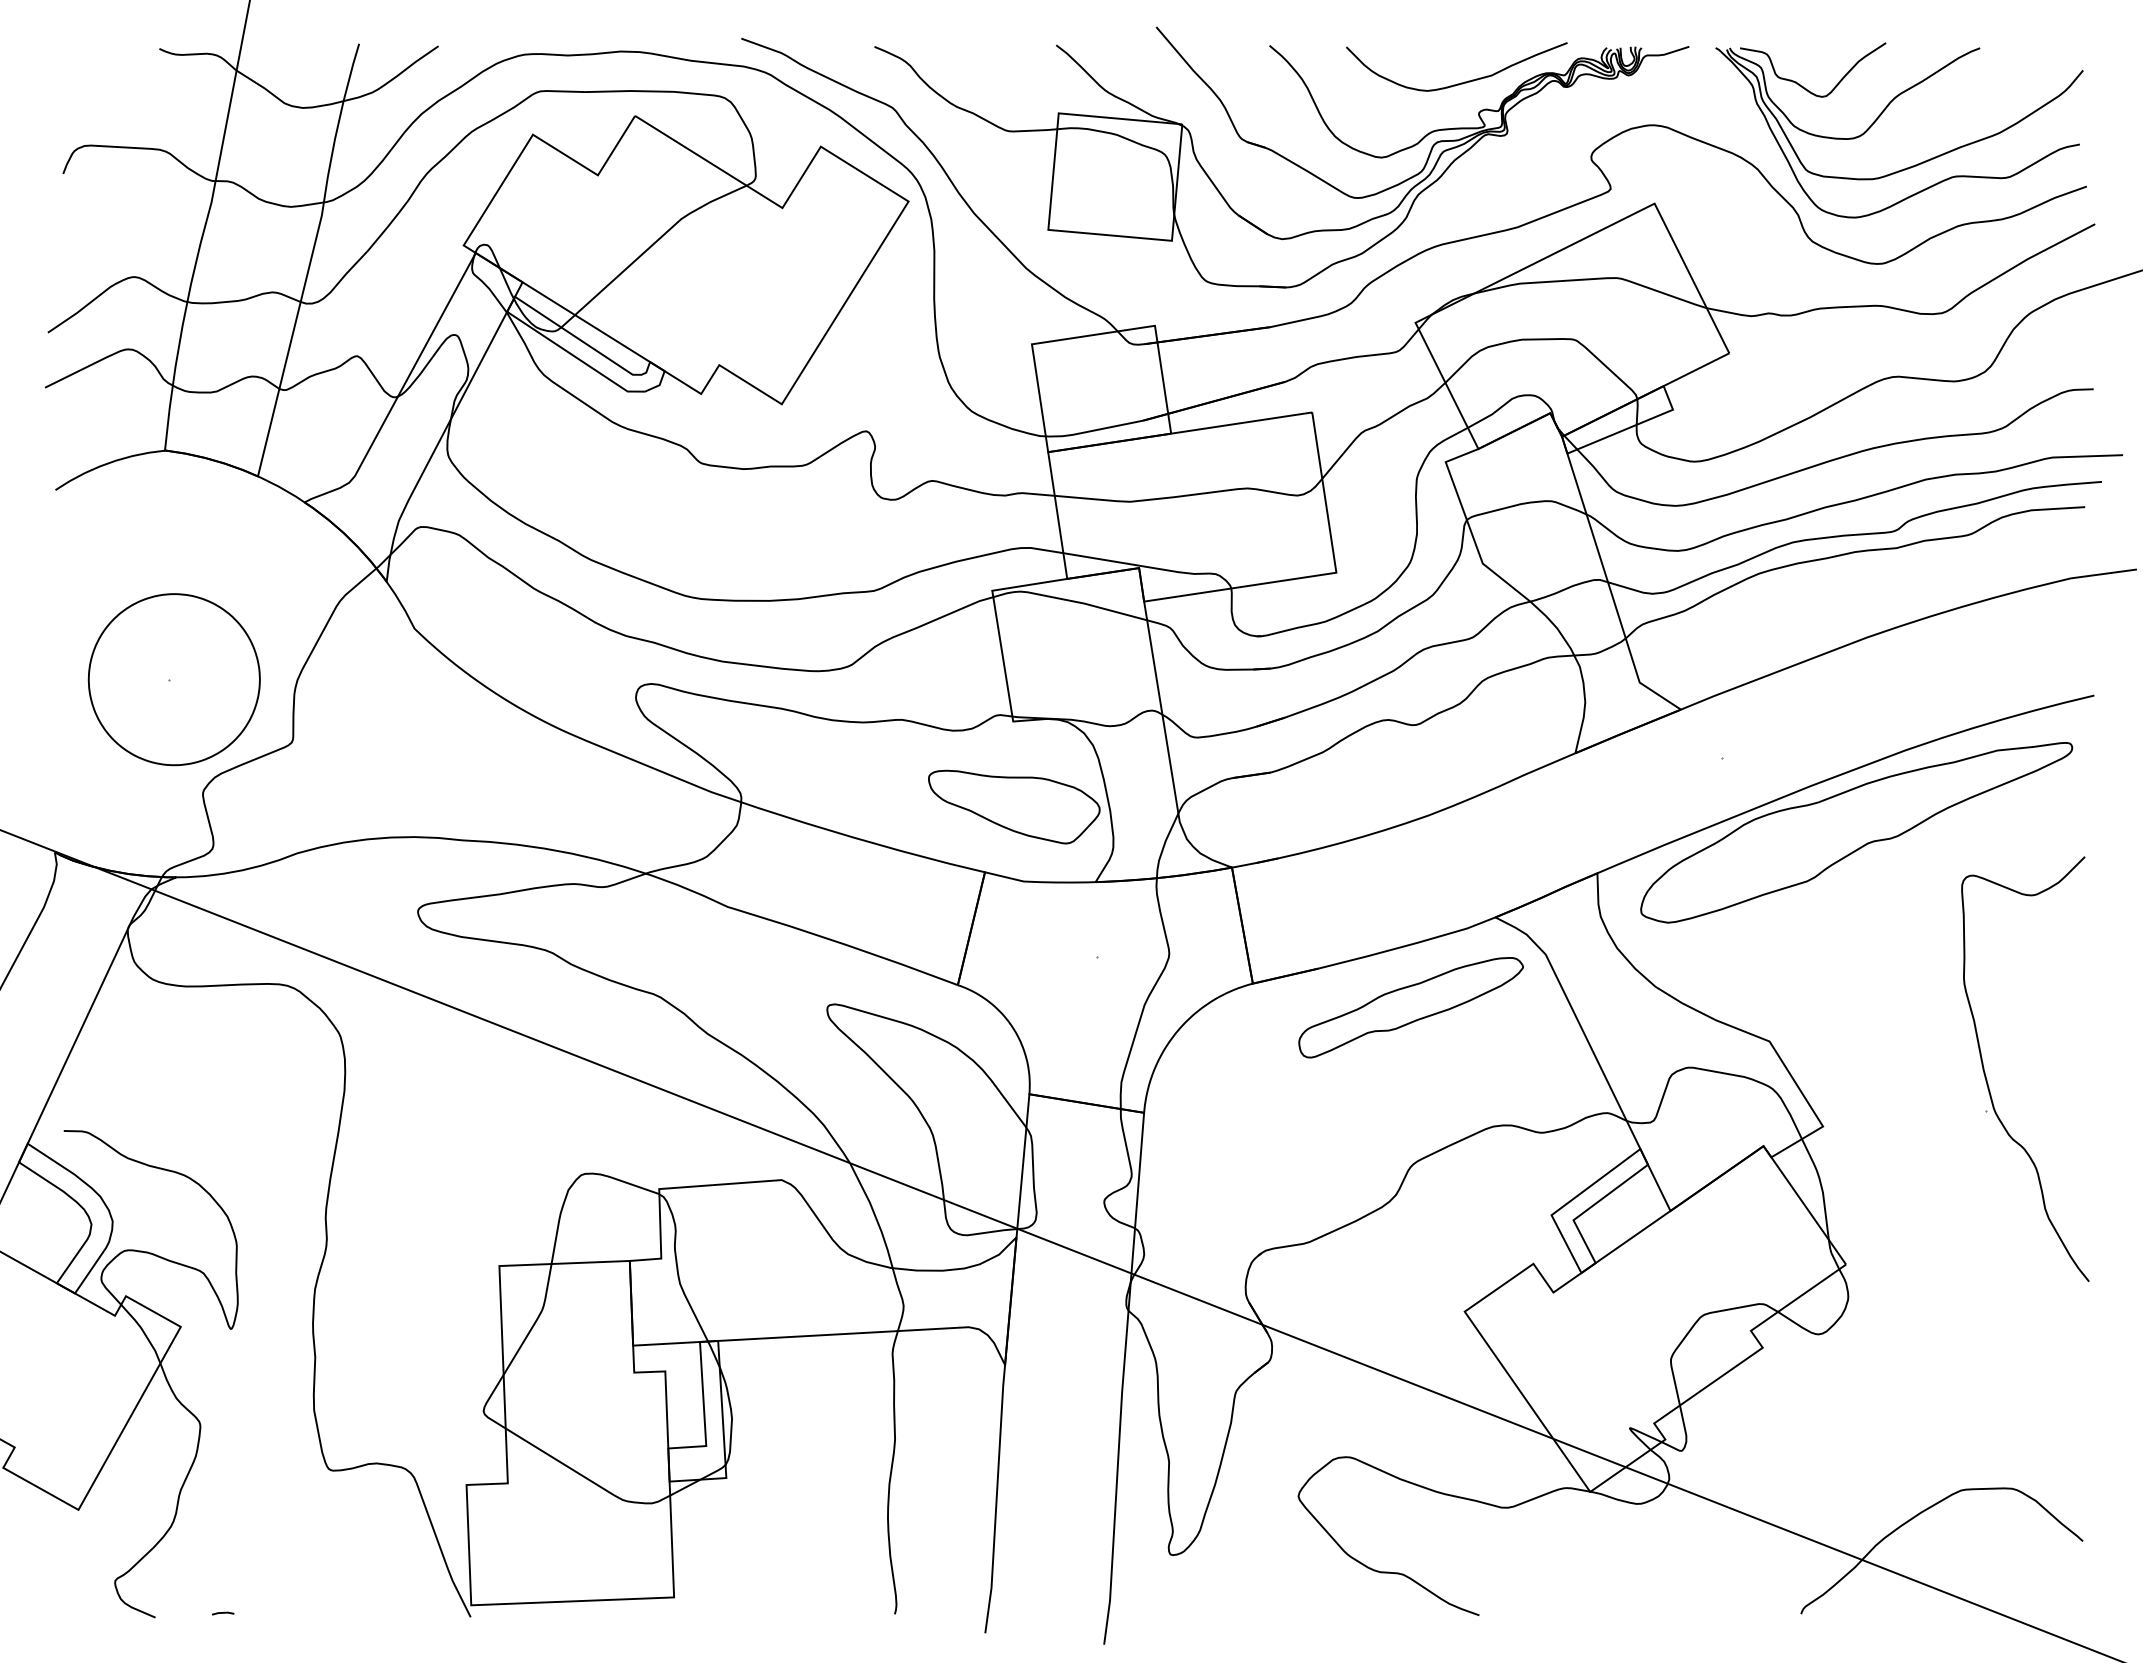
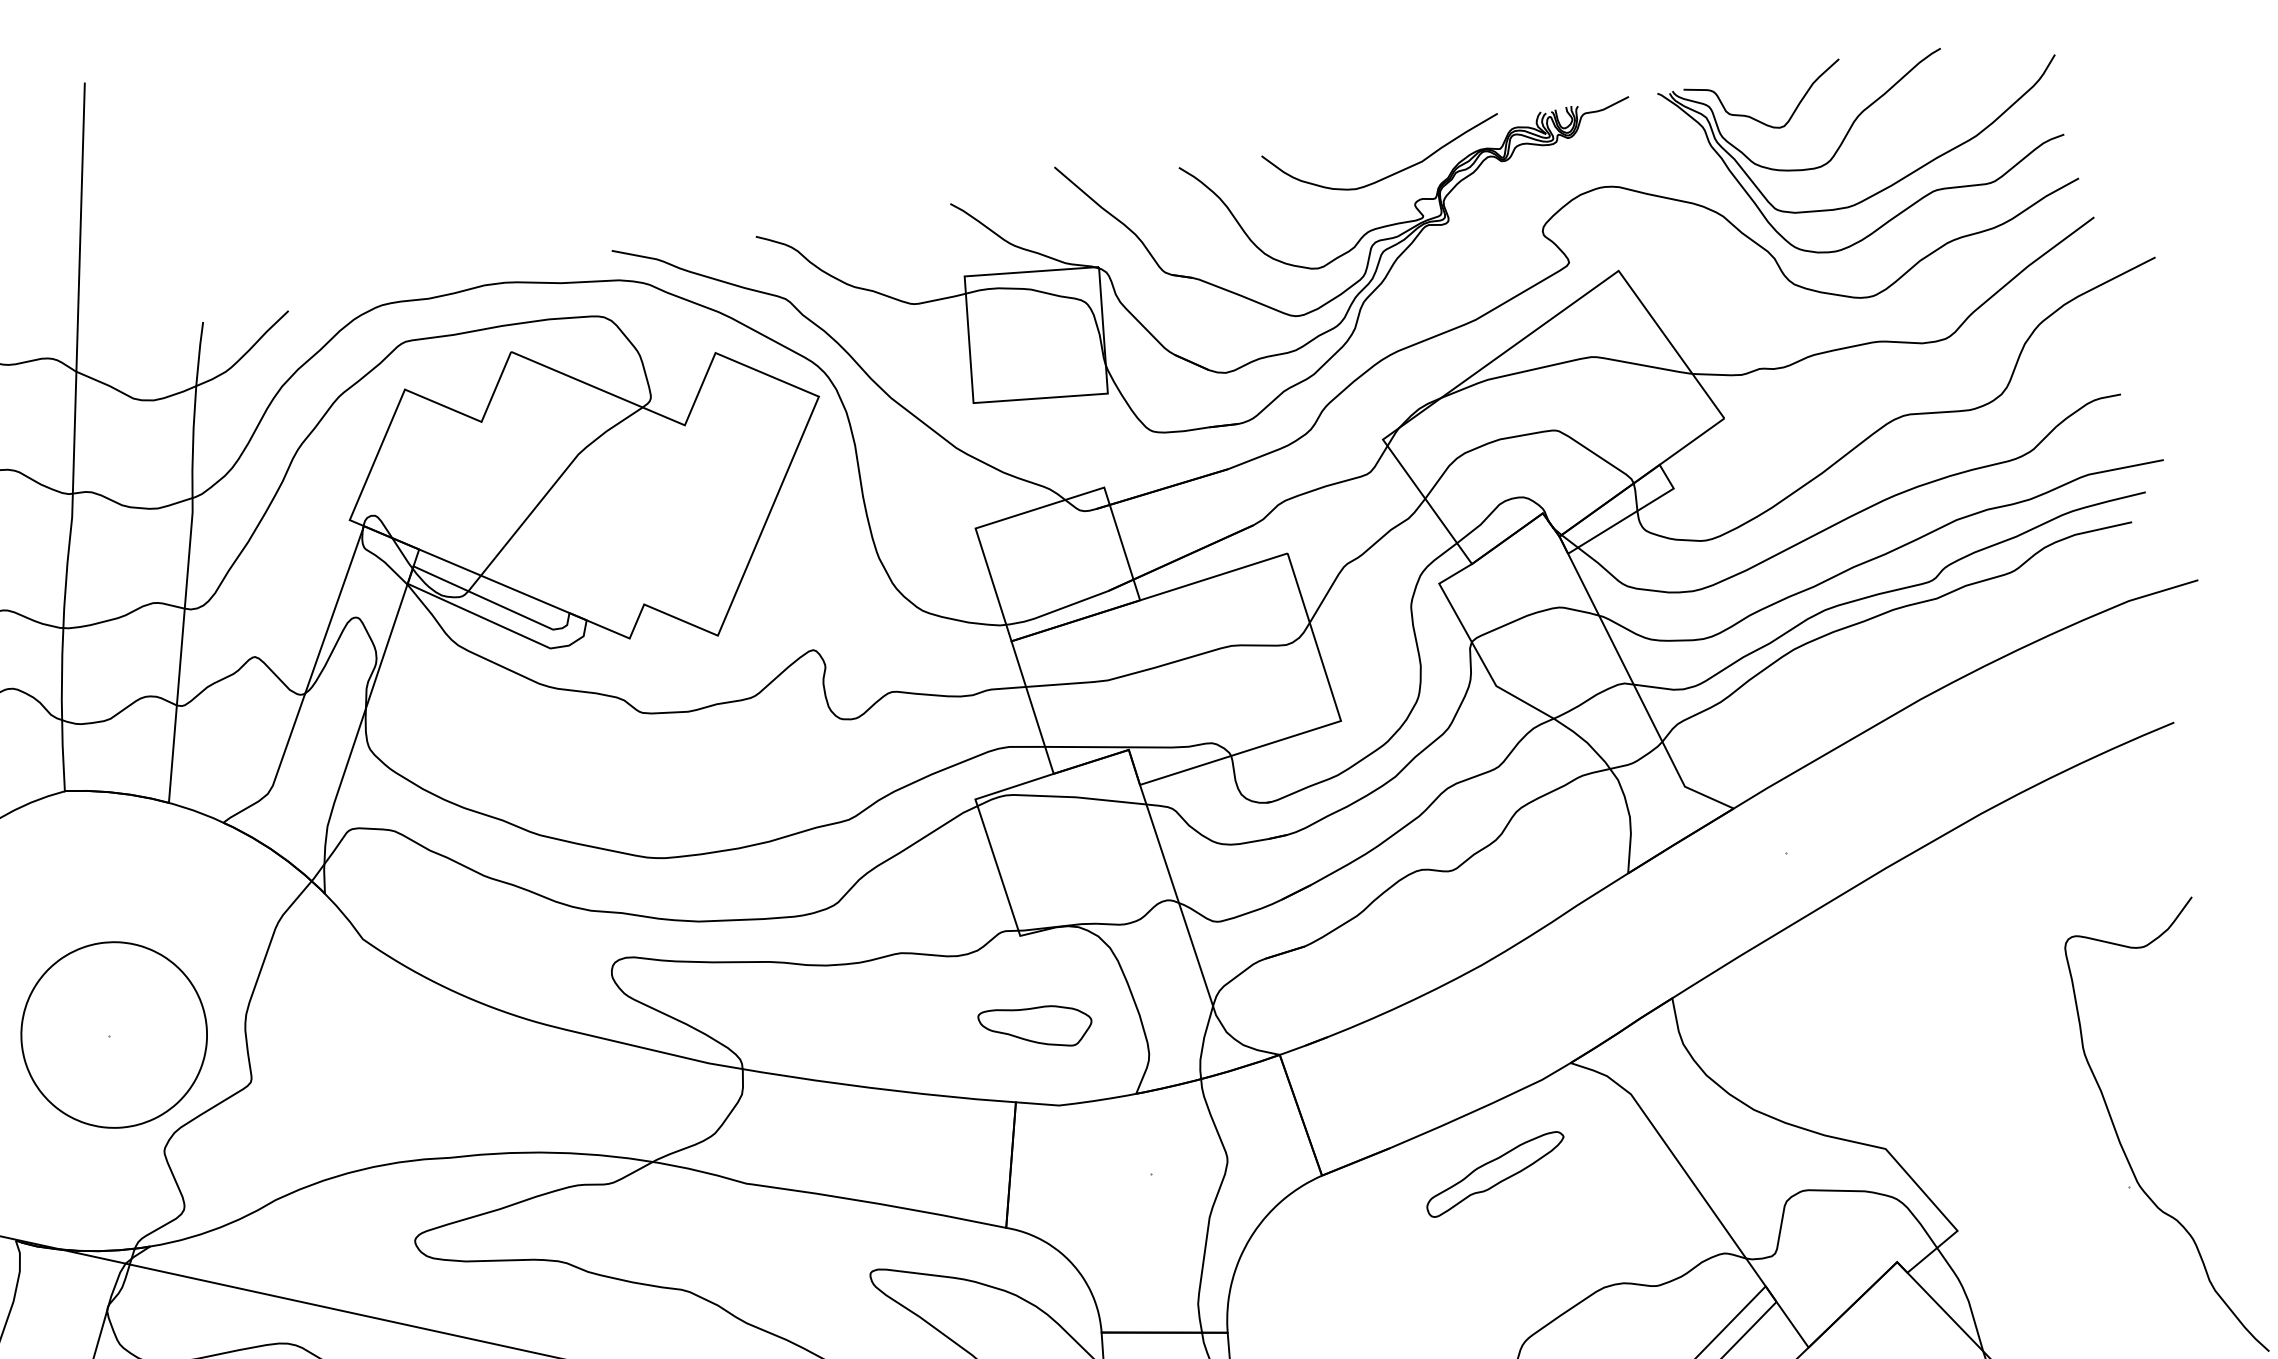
part: (1014, 806) -> (1036, 1026), size x0.6
part: (1856, 832) -> (1942, 910), removed
part: (1410, 1007) -> (1495, 1174), size x0.6

